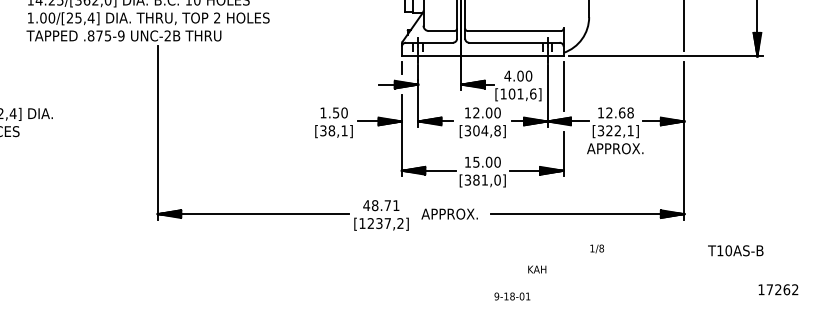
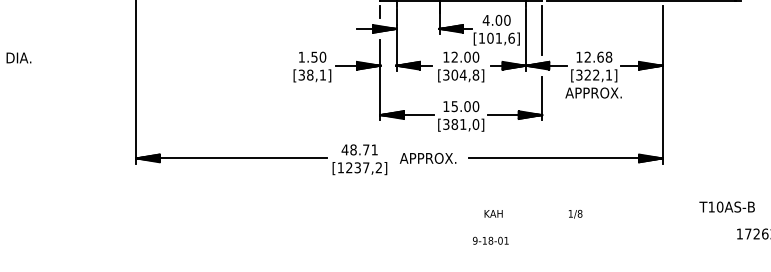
text: (596, 248) -> (574, 213), moved
text: (735, 250) -> (726, 206), moved
text: (537, 269) -> (493, 213), moved

